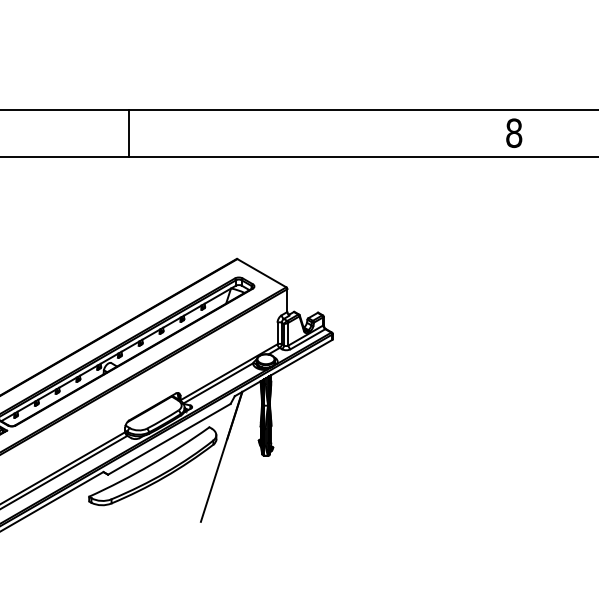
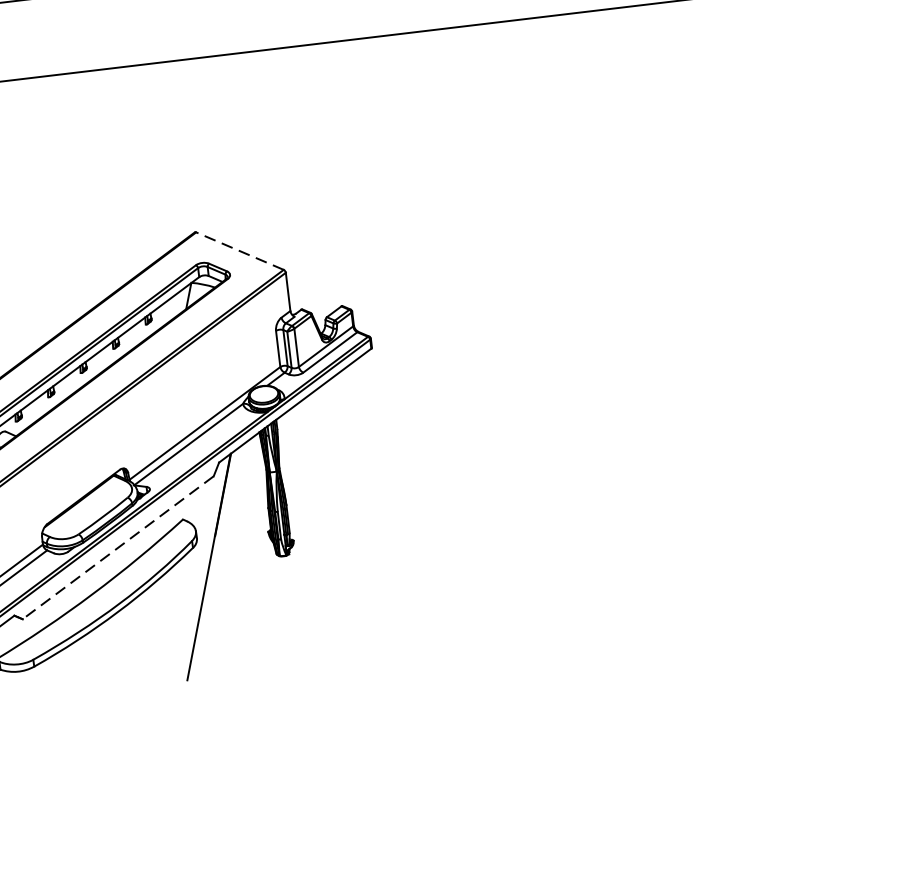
line: (261, 272) -> (239, 250), solid -> dashed
line: (169, 439) -> (118, 548), solid -> dashed

